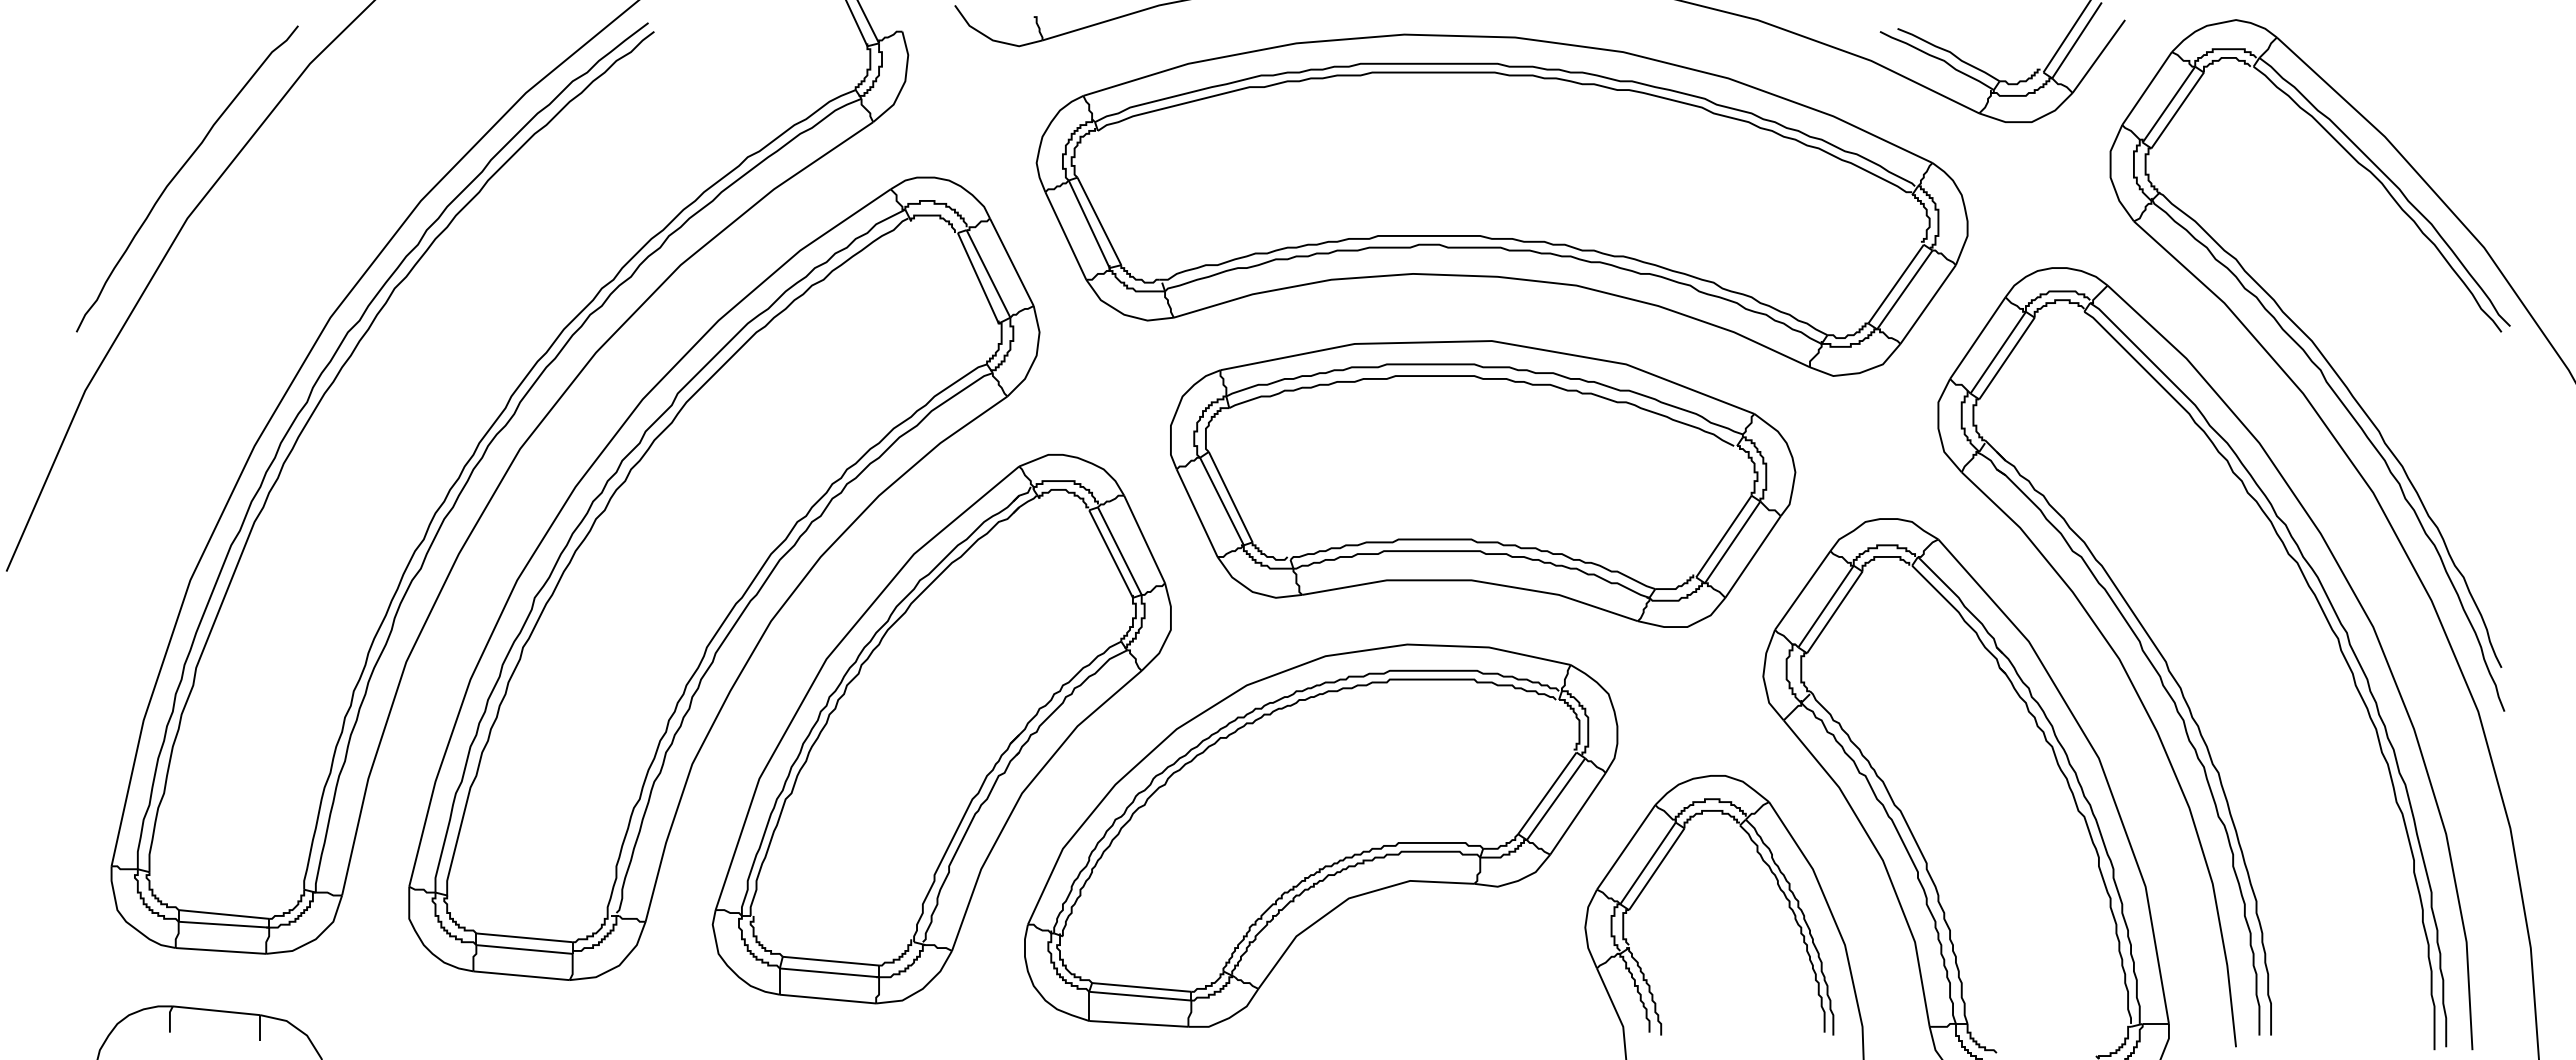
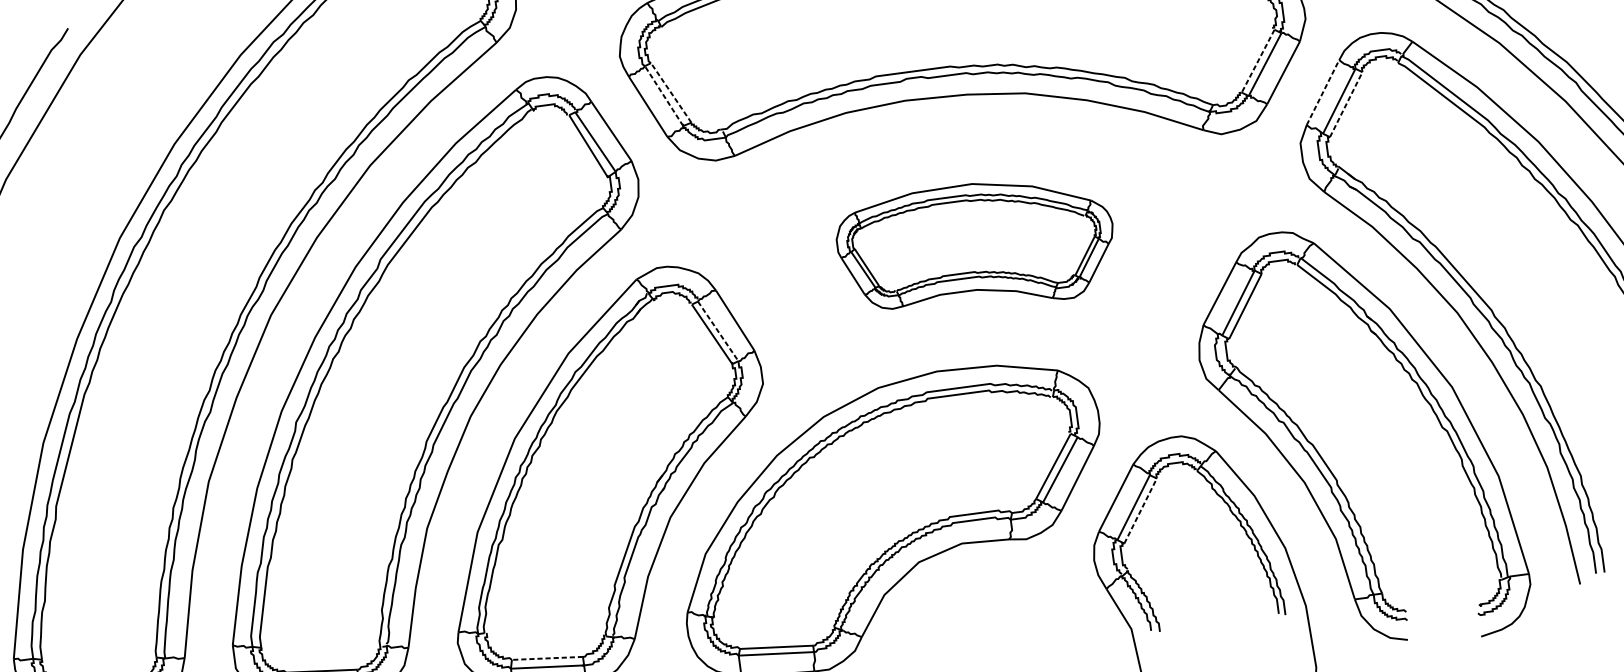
line: (1099, 221) -> (671, 93), solid -> dashed
line: (1088, 223) -> (663, 95), solid -> dashed
line: (1895, 284) -> (1257, 61), solid -> dashed
line: (1978, 337) -> (1323, 92), solid -> dashed
line: (2007, 358) -> (1346, 104), solid -> dashed
part: (1483, 483) -> (976, 246), size x0.6
line: (1119, 551) -> (717, 331), solid -> dashed
line: (1657, 868) -> (1141, 510), solid -> dashed
line: (830, 961) -> (547, 658), solid -> dashed

